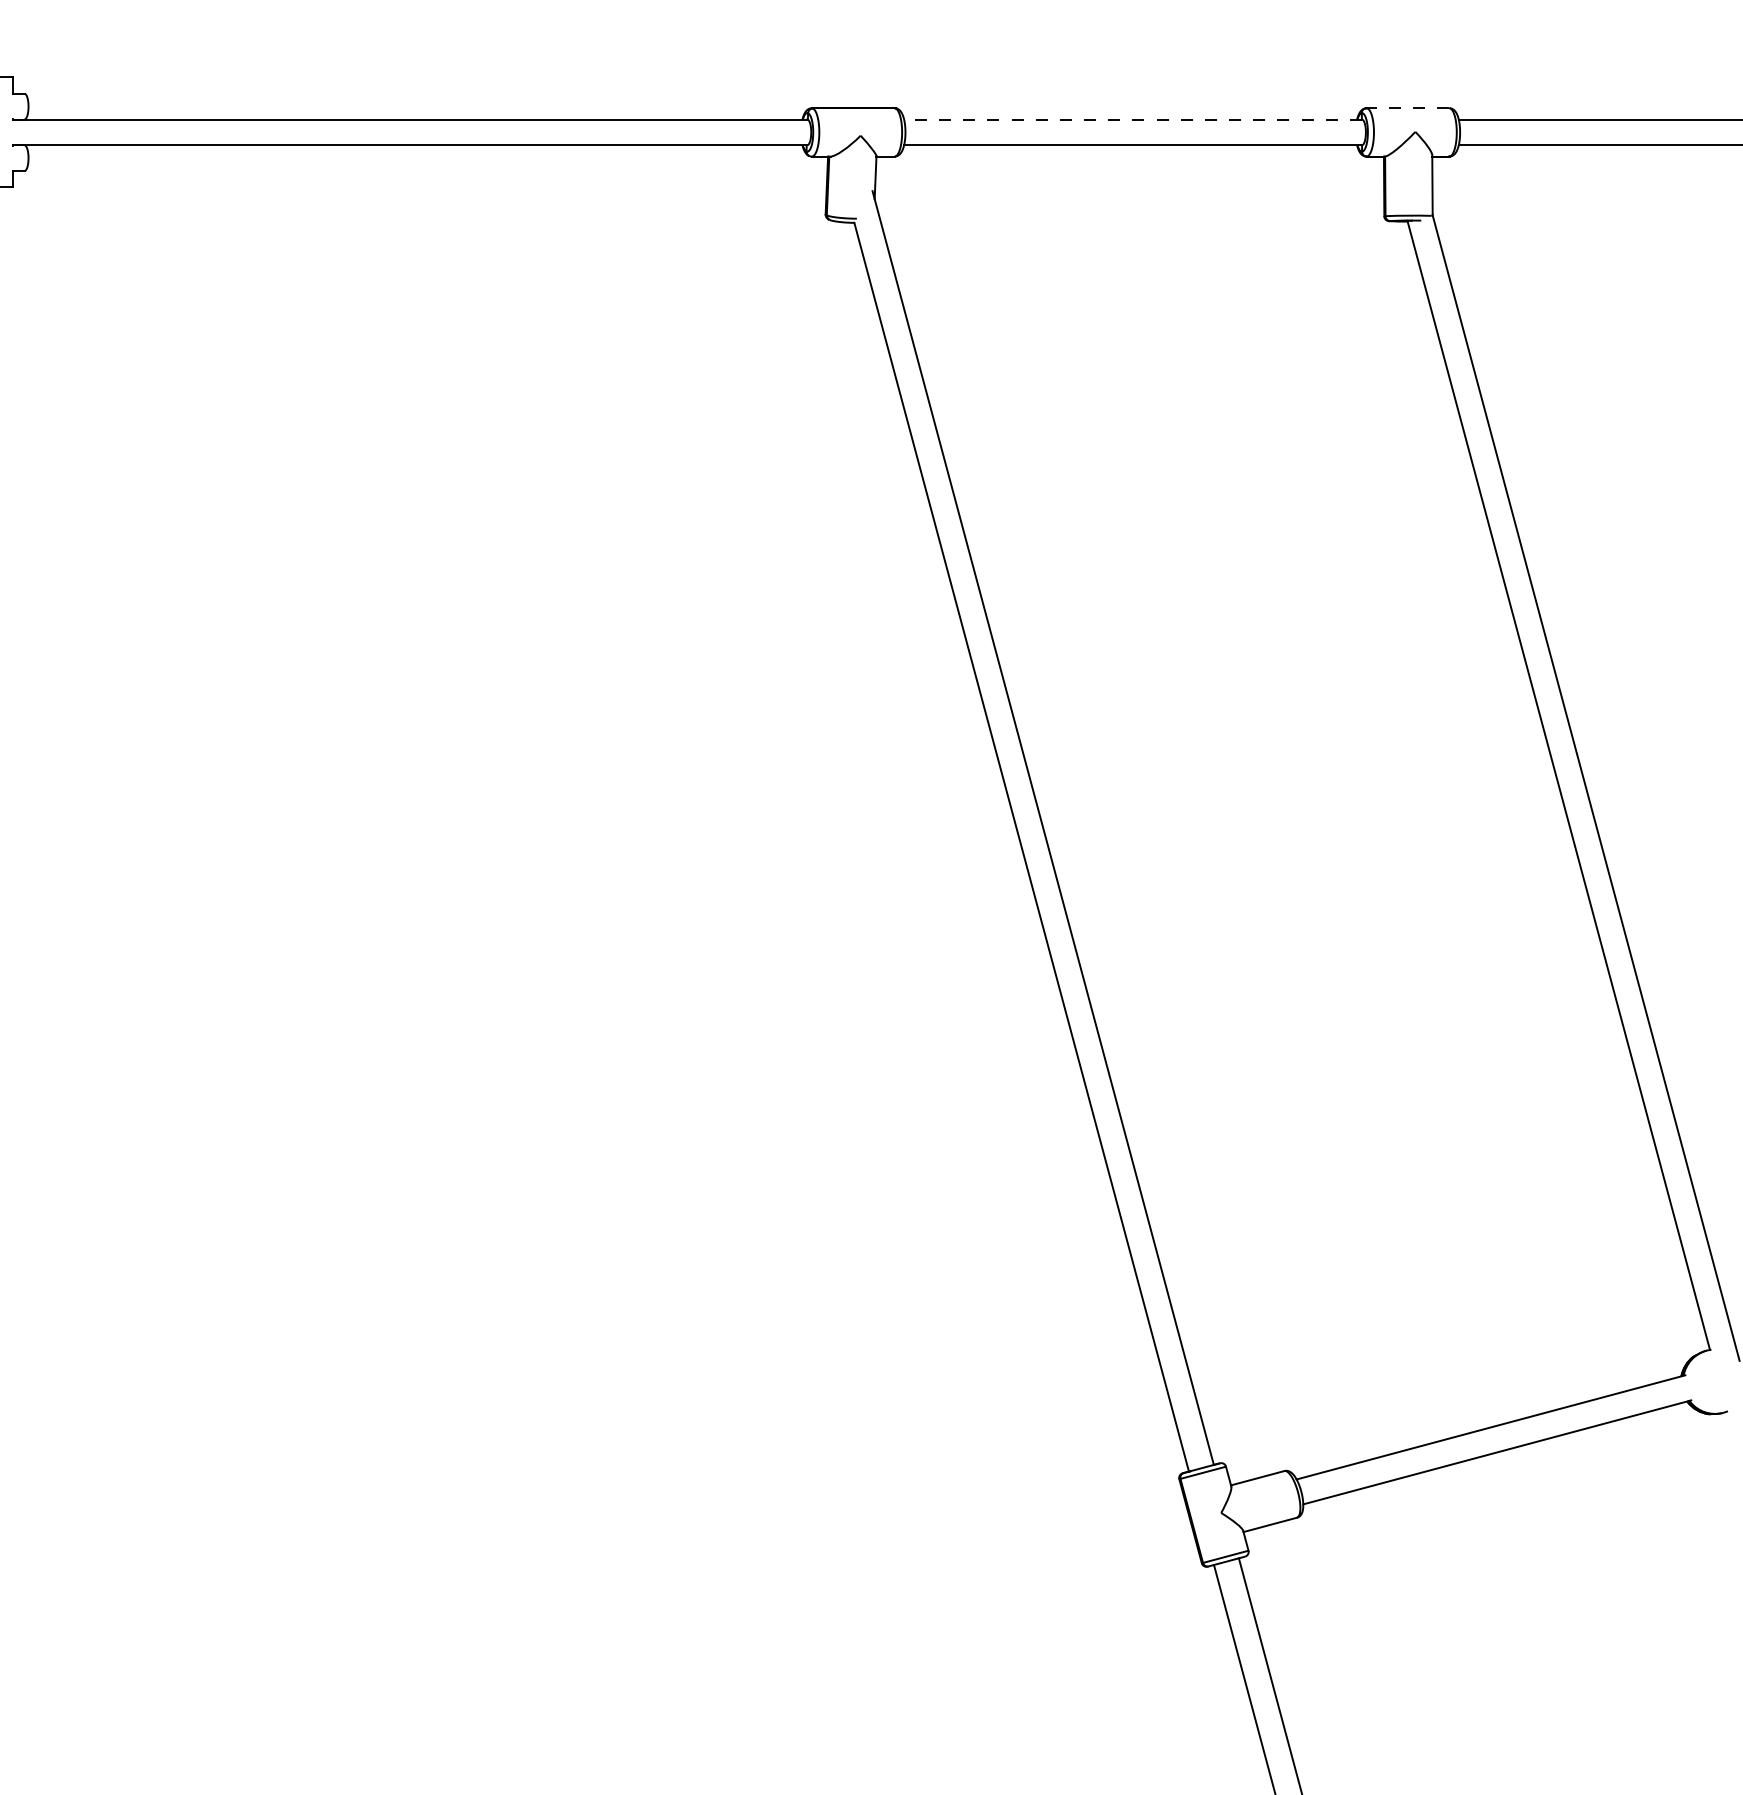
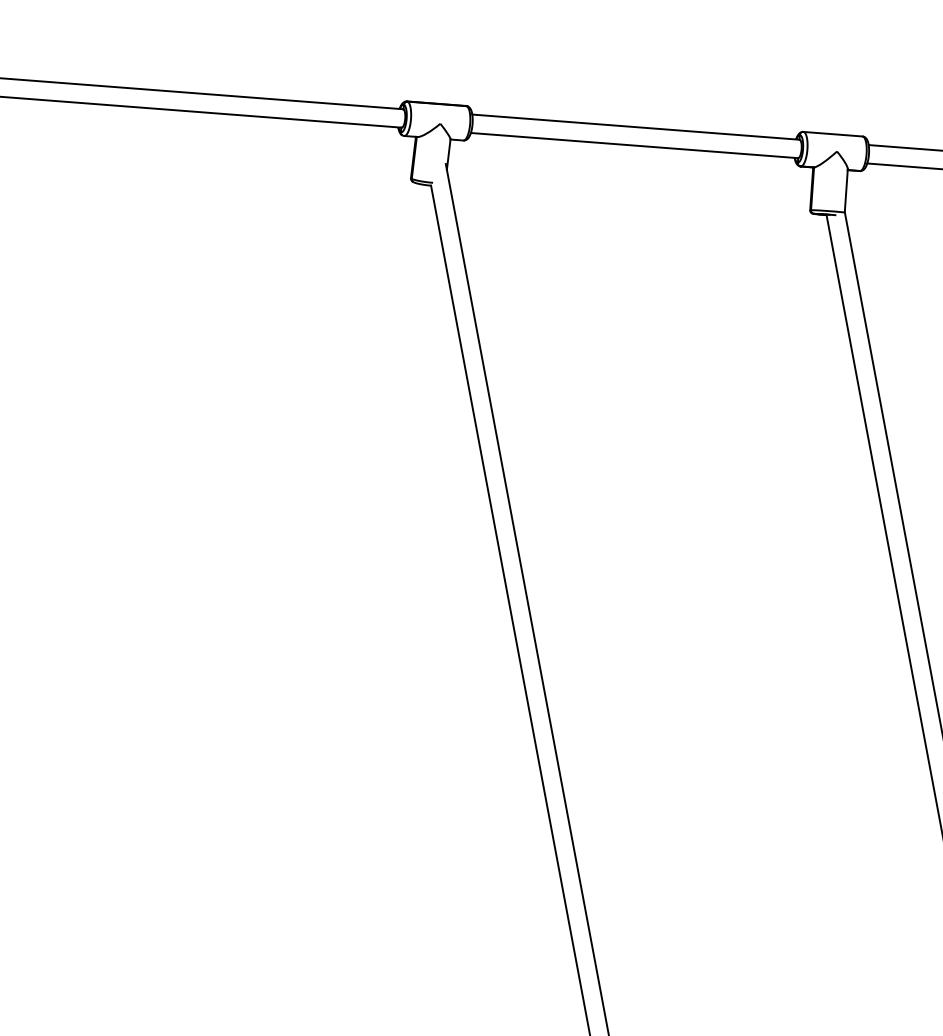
line: (1407, 108) -> (832, 134), dashed -> solid
line: (1133, 119) -> (636, 127), dashed -> solid

